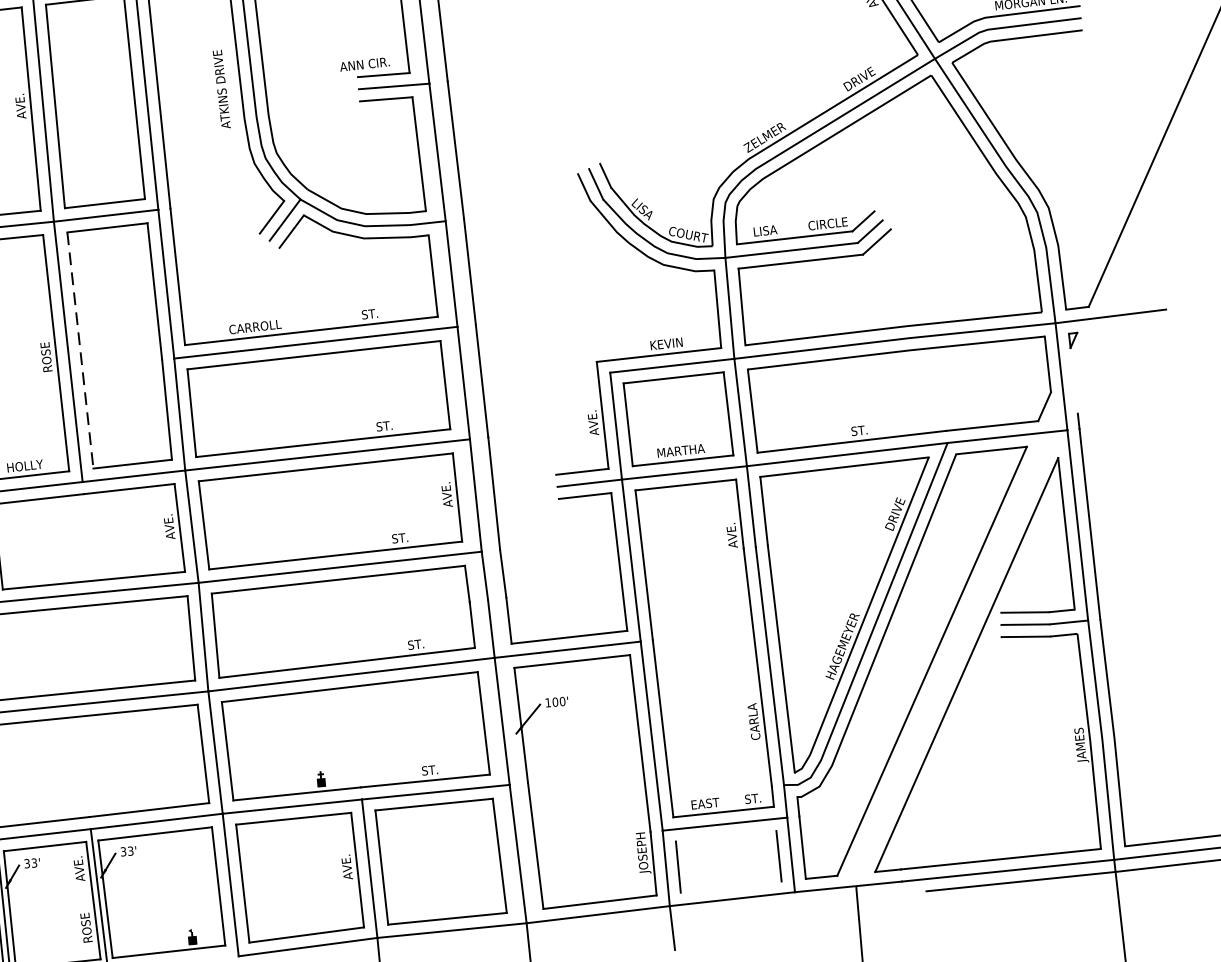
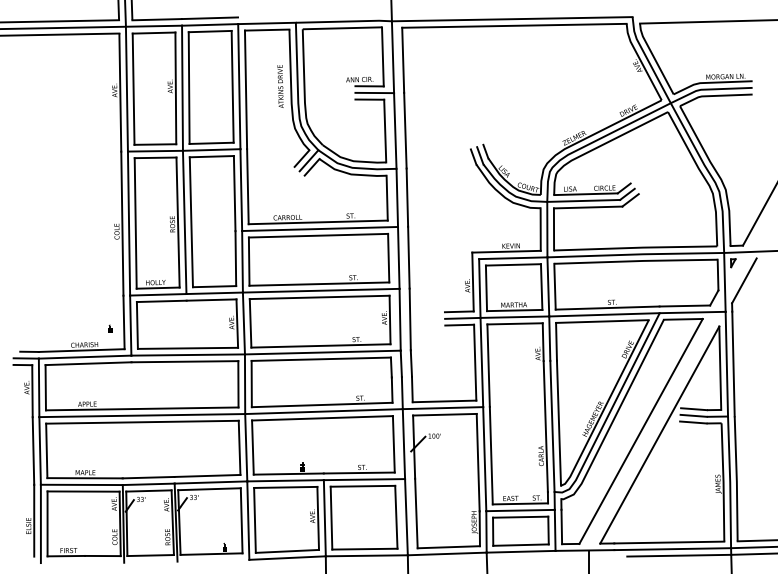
line: (80, 350) -> (191, 222), dashed -> solid
line: (1096, 370) -> (744, 280), added
line: (725, 835) -> (520, 516), added
line: (730, 886) -> (520, 544), added

